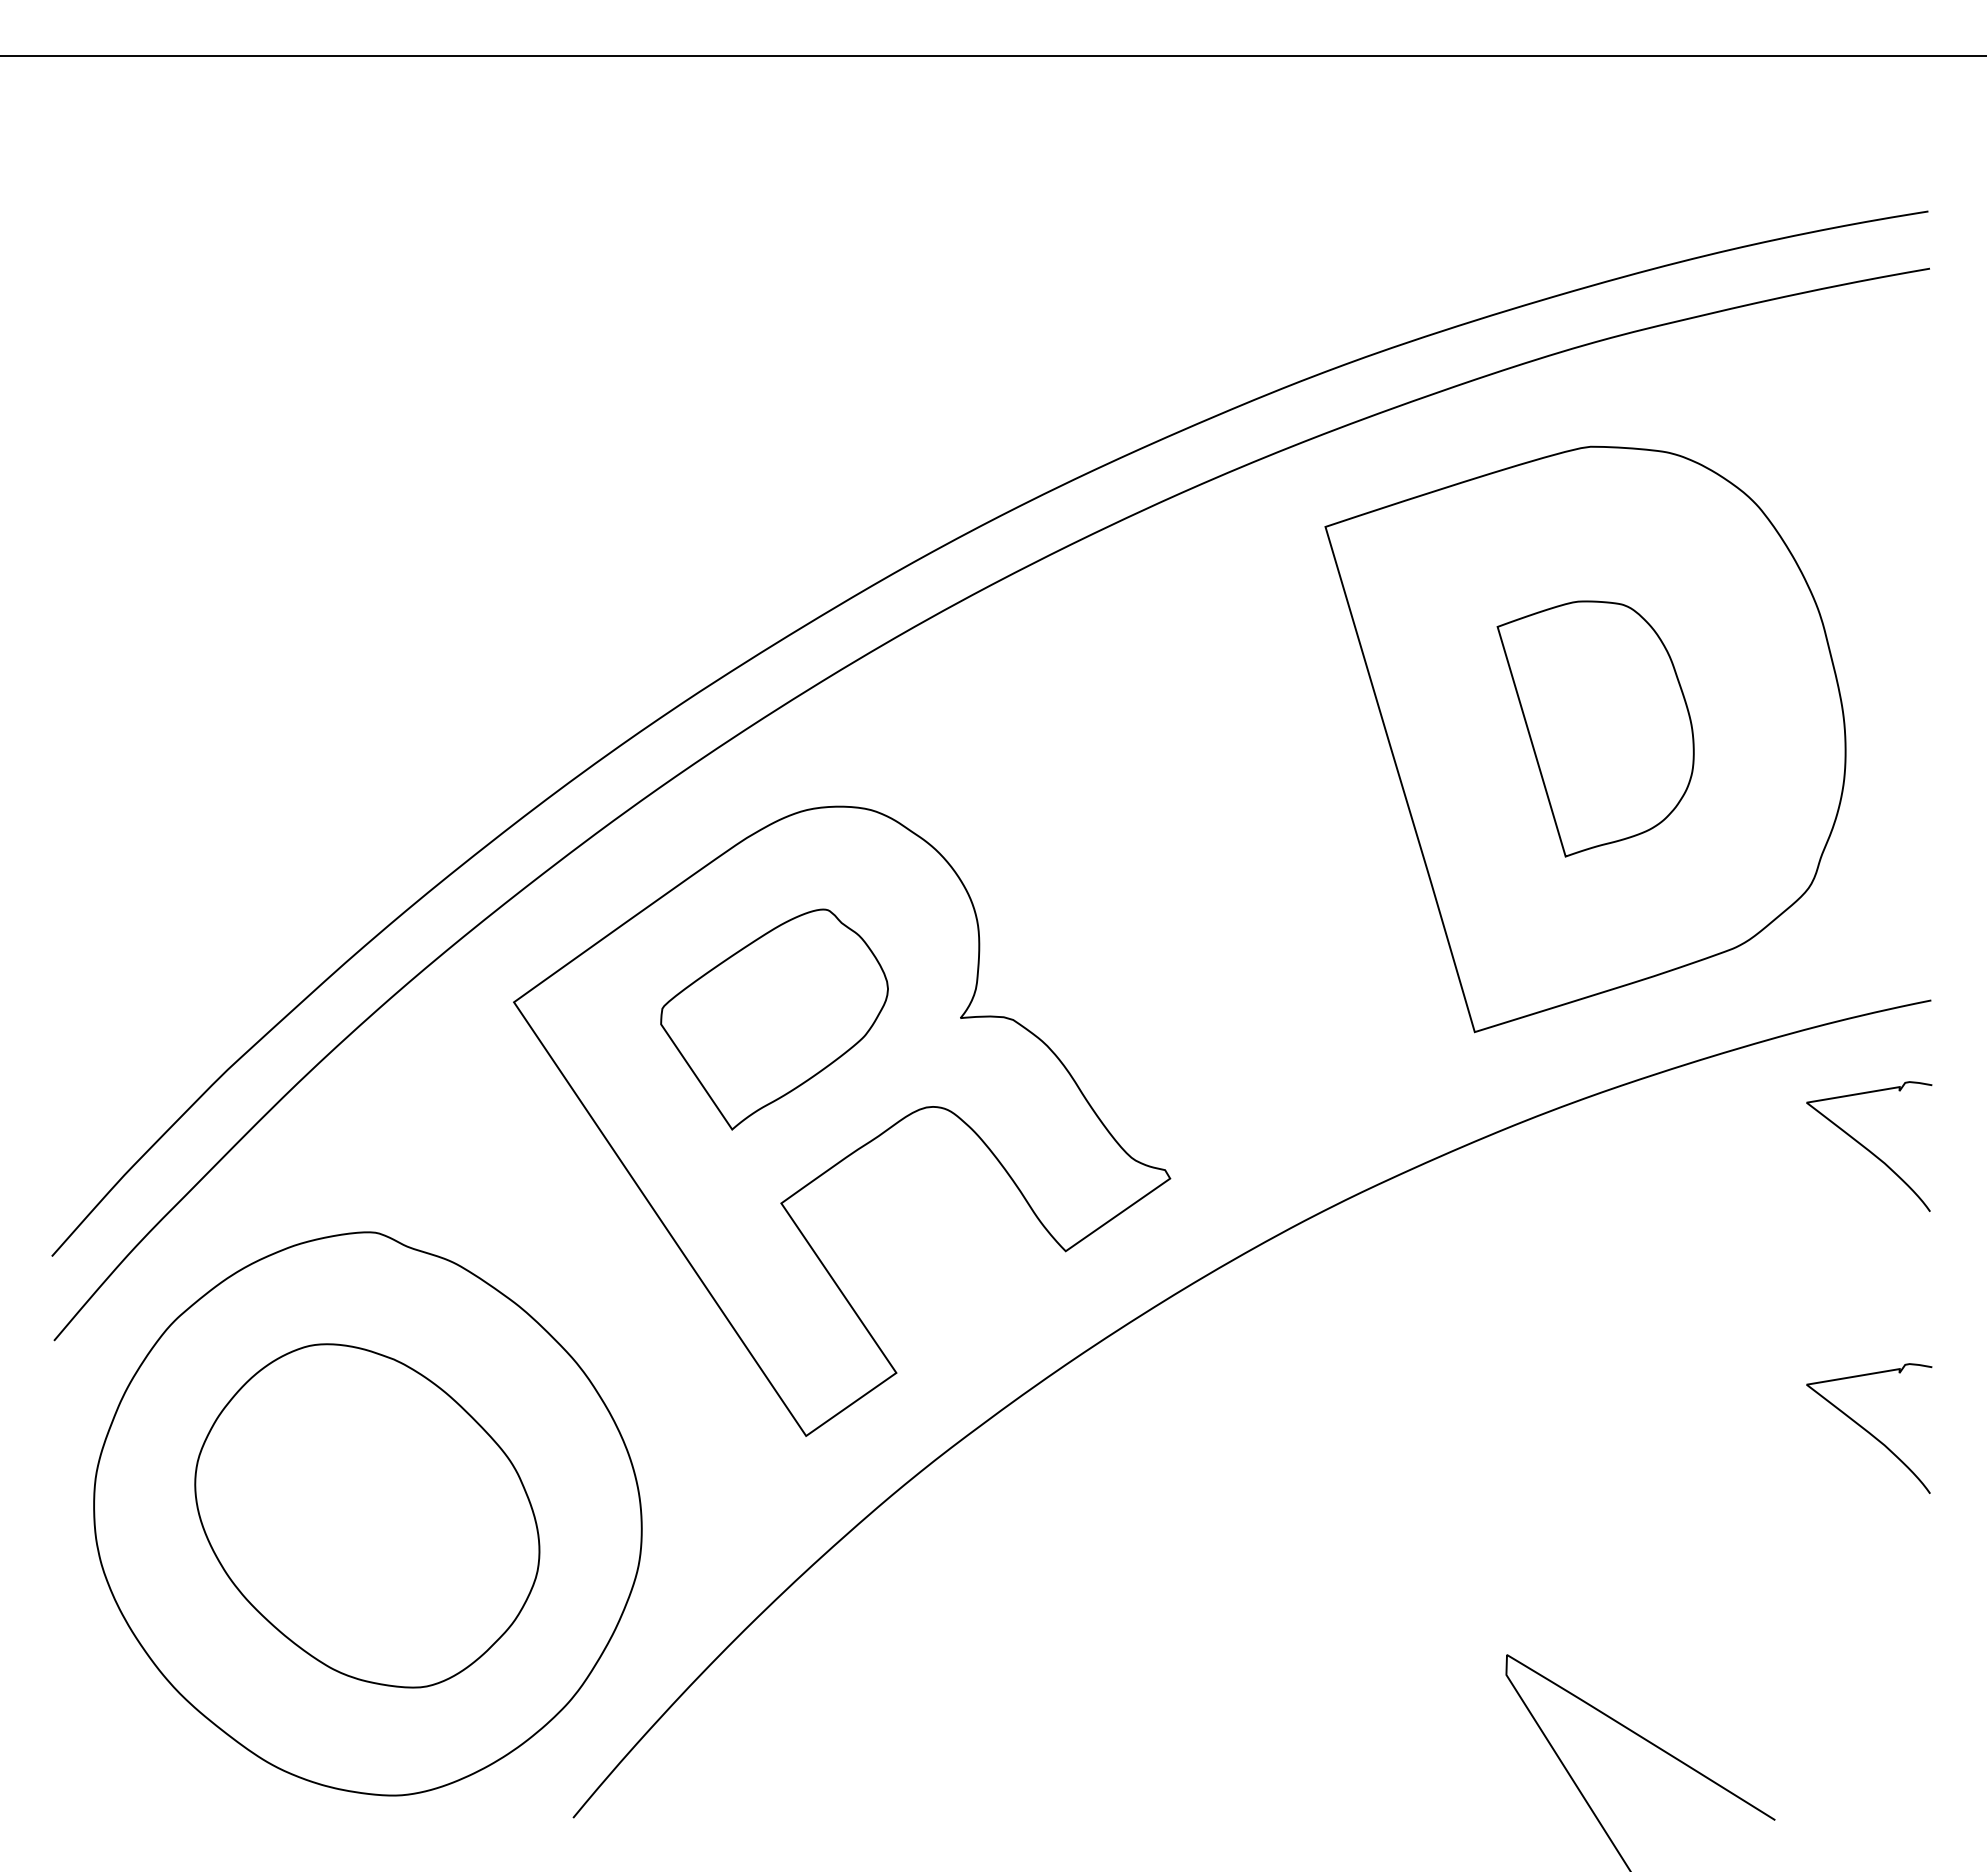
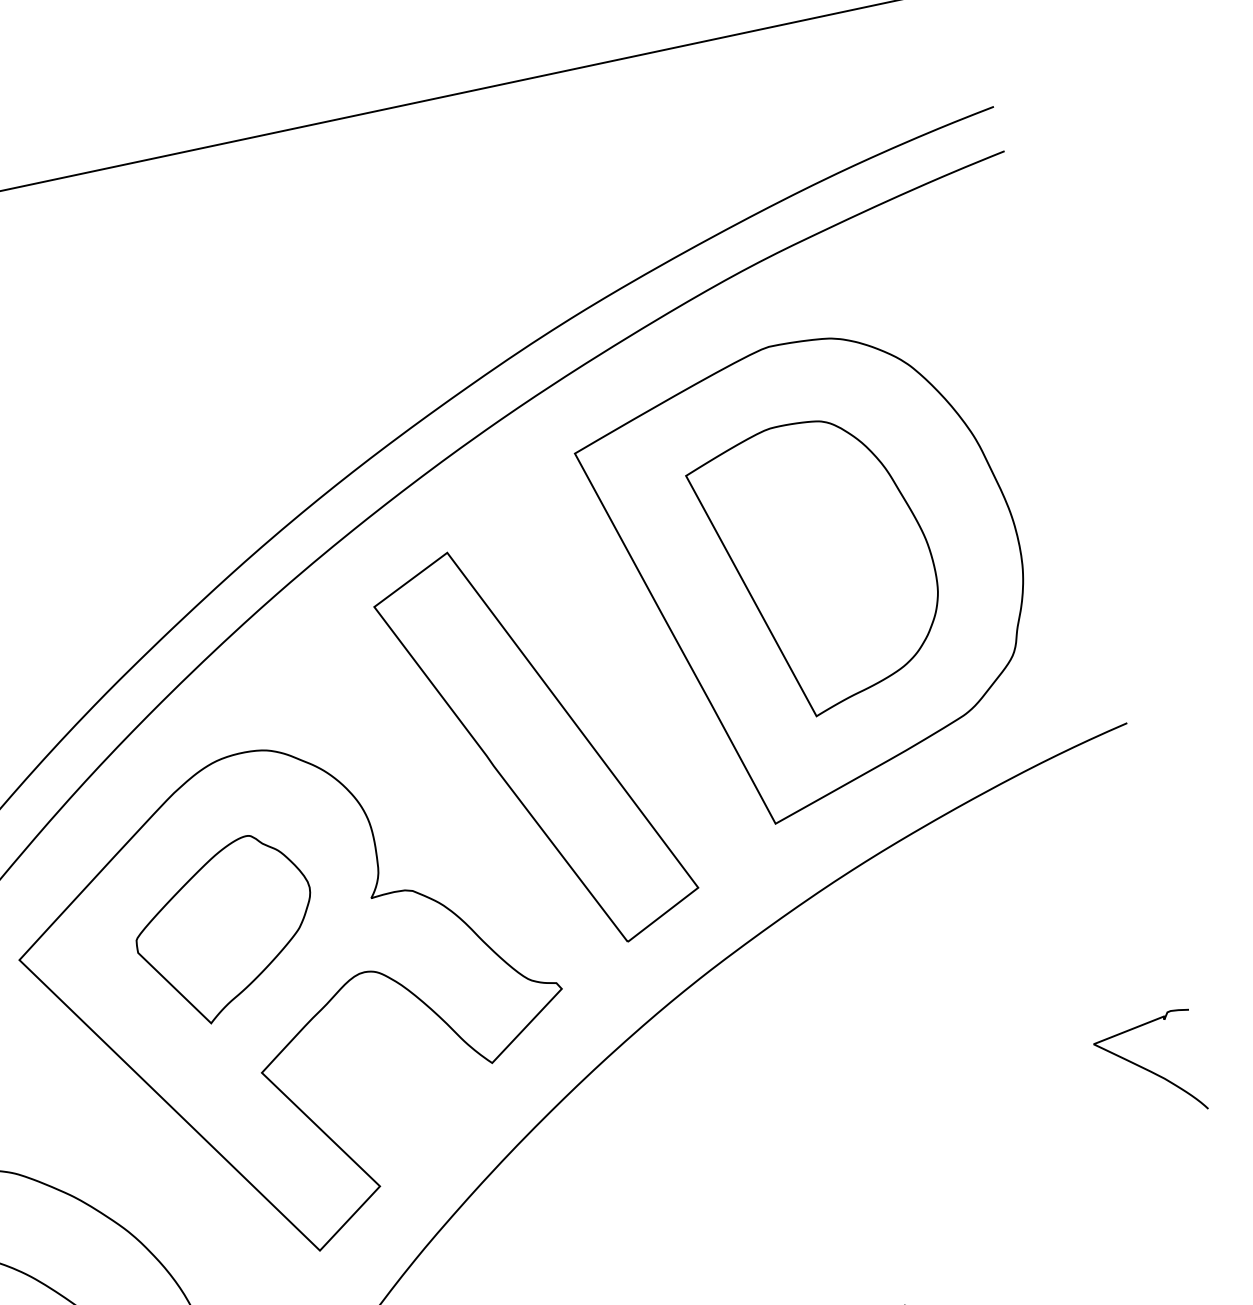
part: (1595, 728) -> (819, 566), size x1.43
part: (1201, 876) -> (536, 747), added
curve: (1867, 1148) -> (1101, 849), removed

